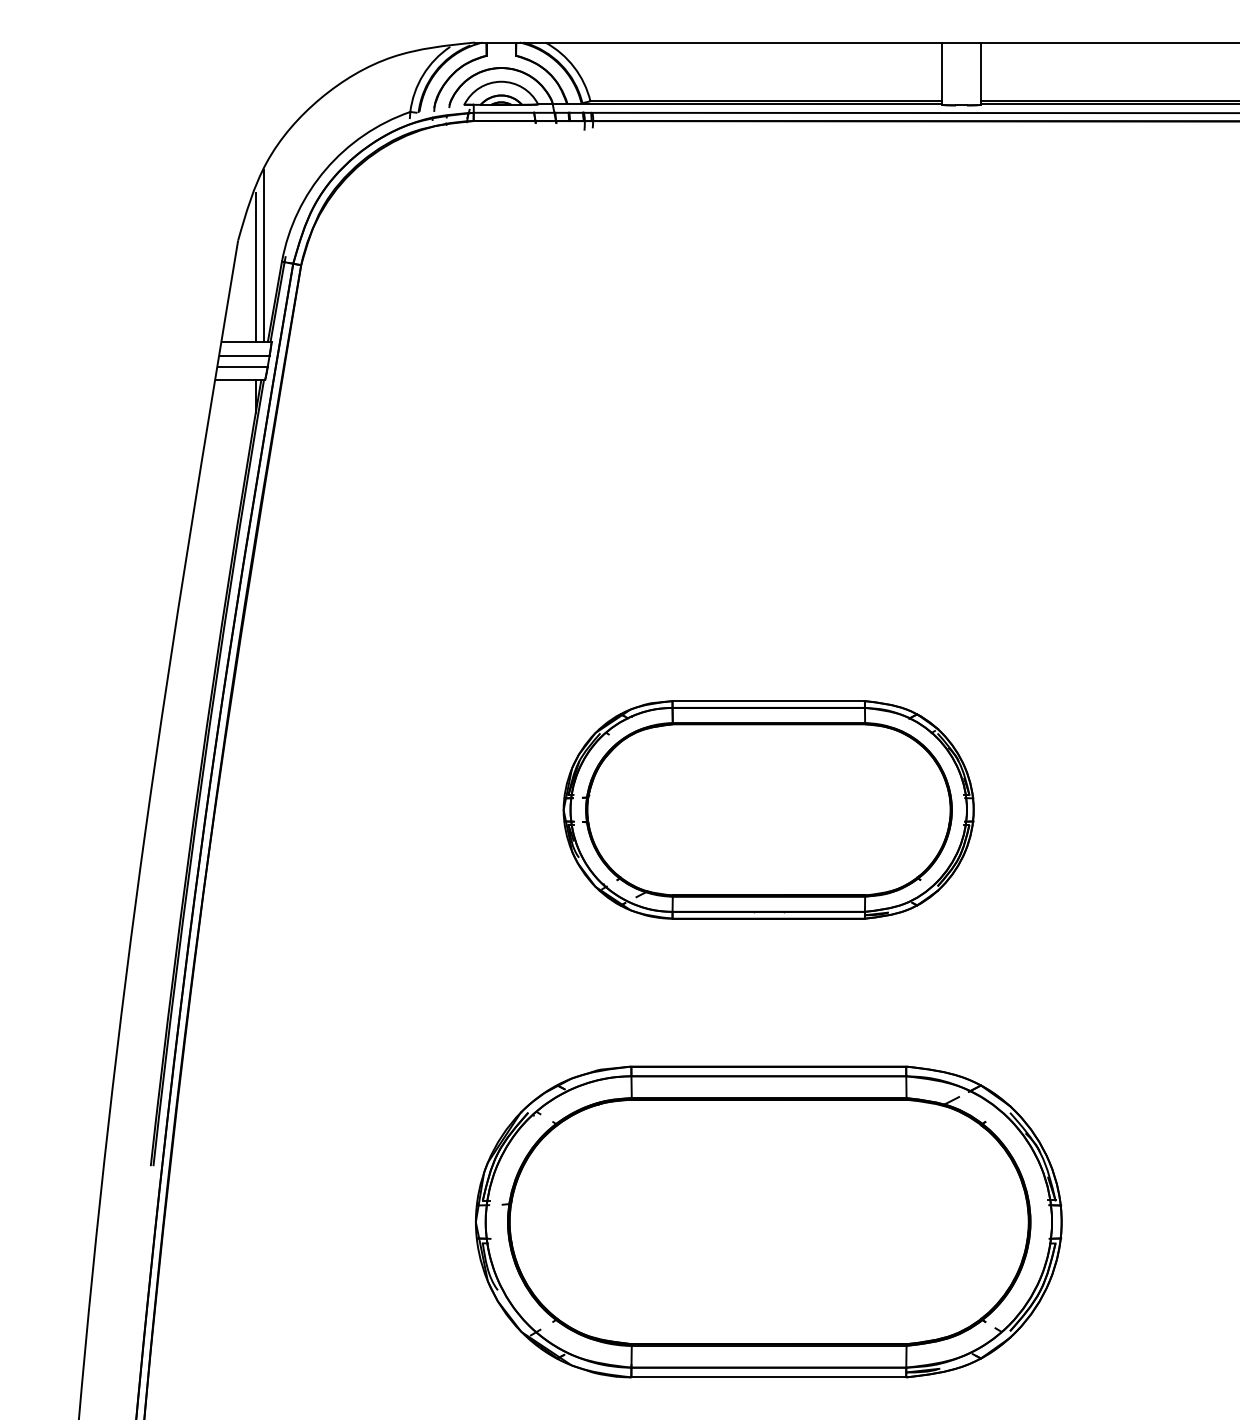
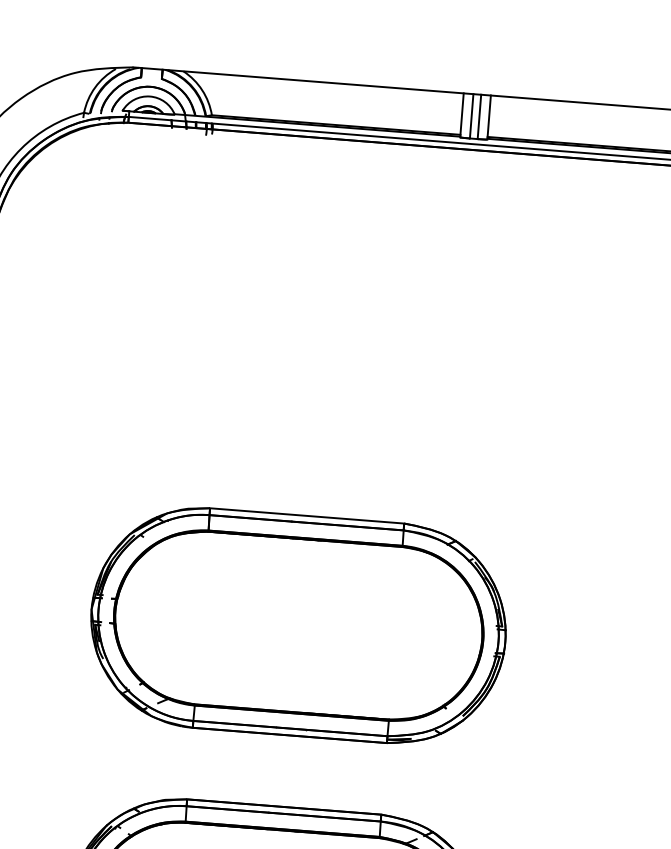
line: (956, 73) -> (471, 116), added
line: (967, 73) -> (479, 116), added
part: (768, 809) -> (298, 625), size x1.43

